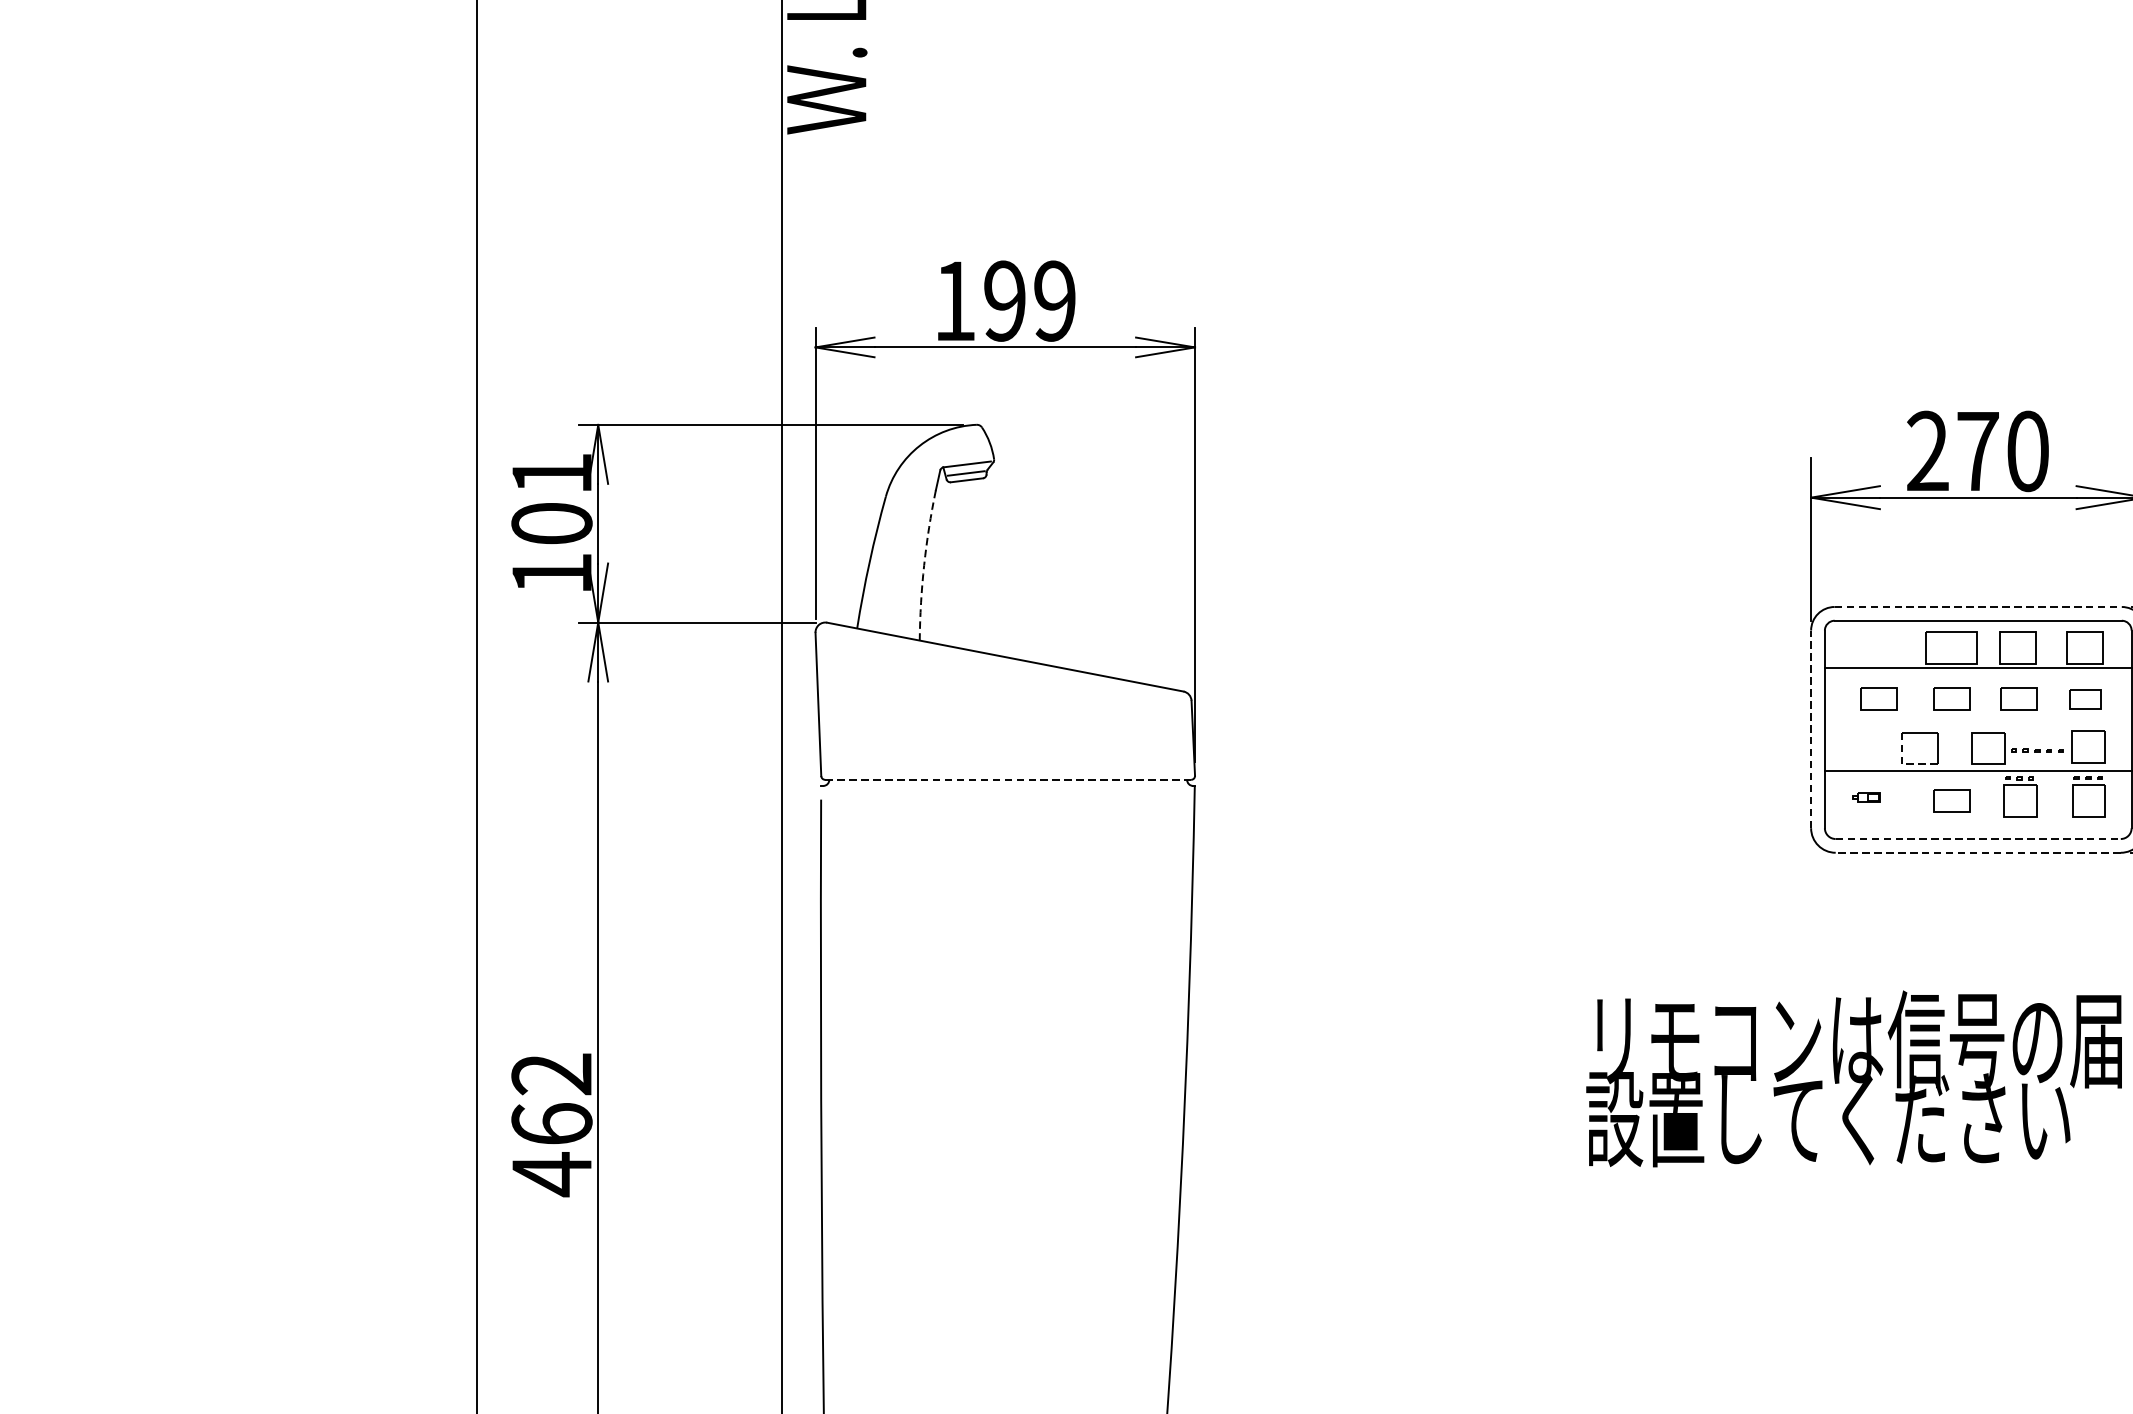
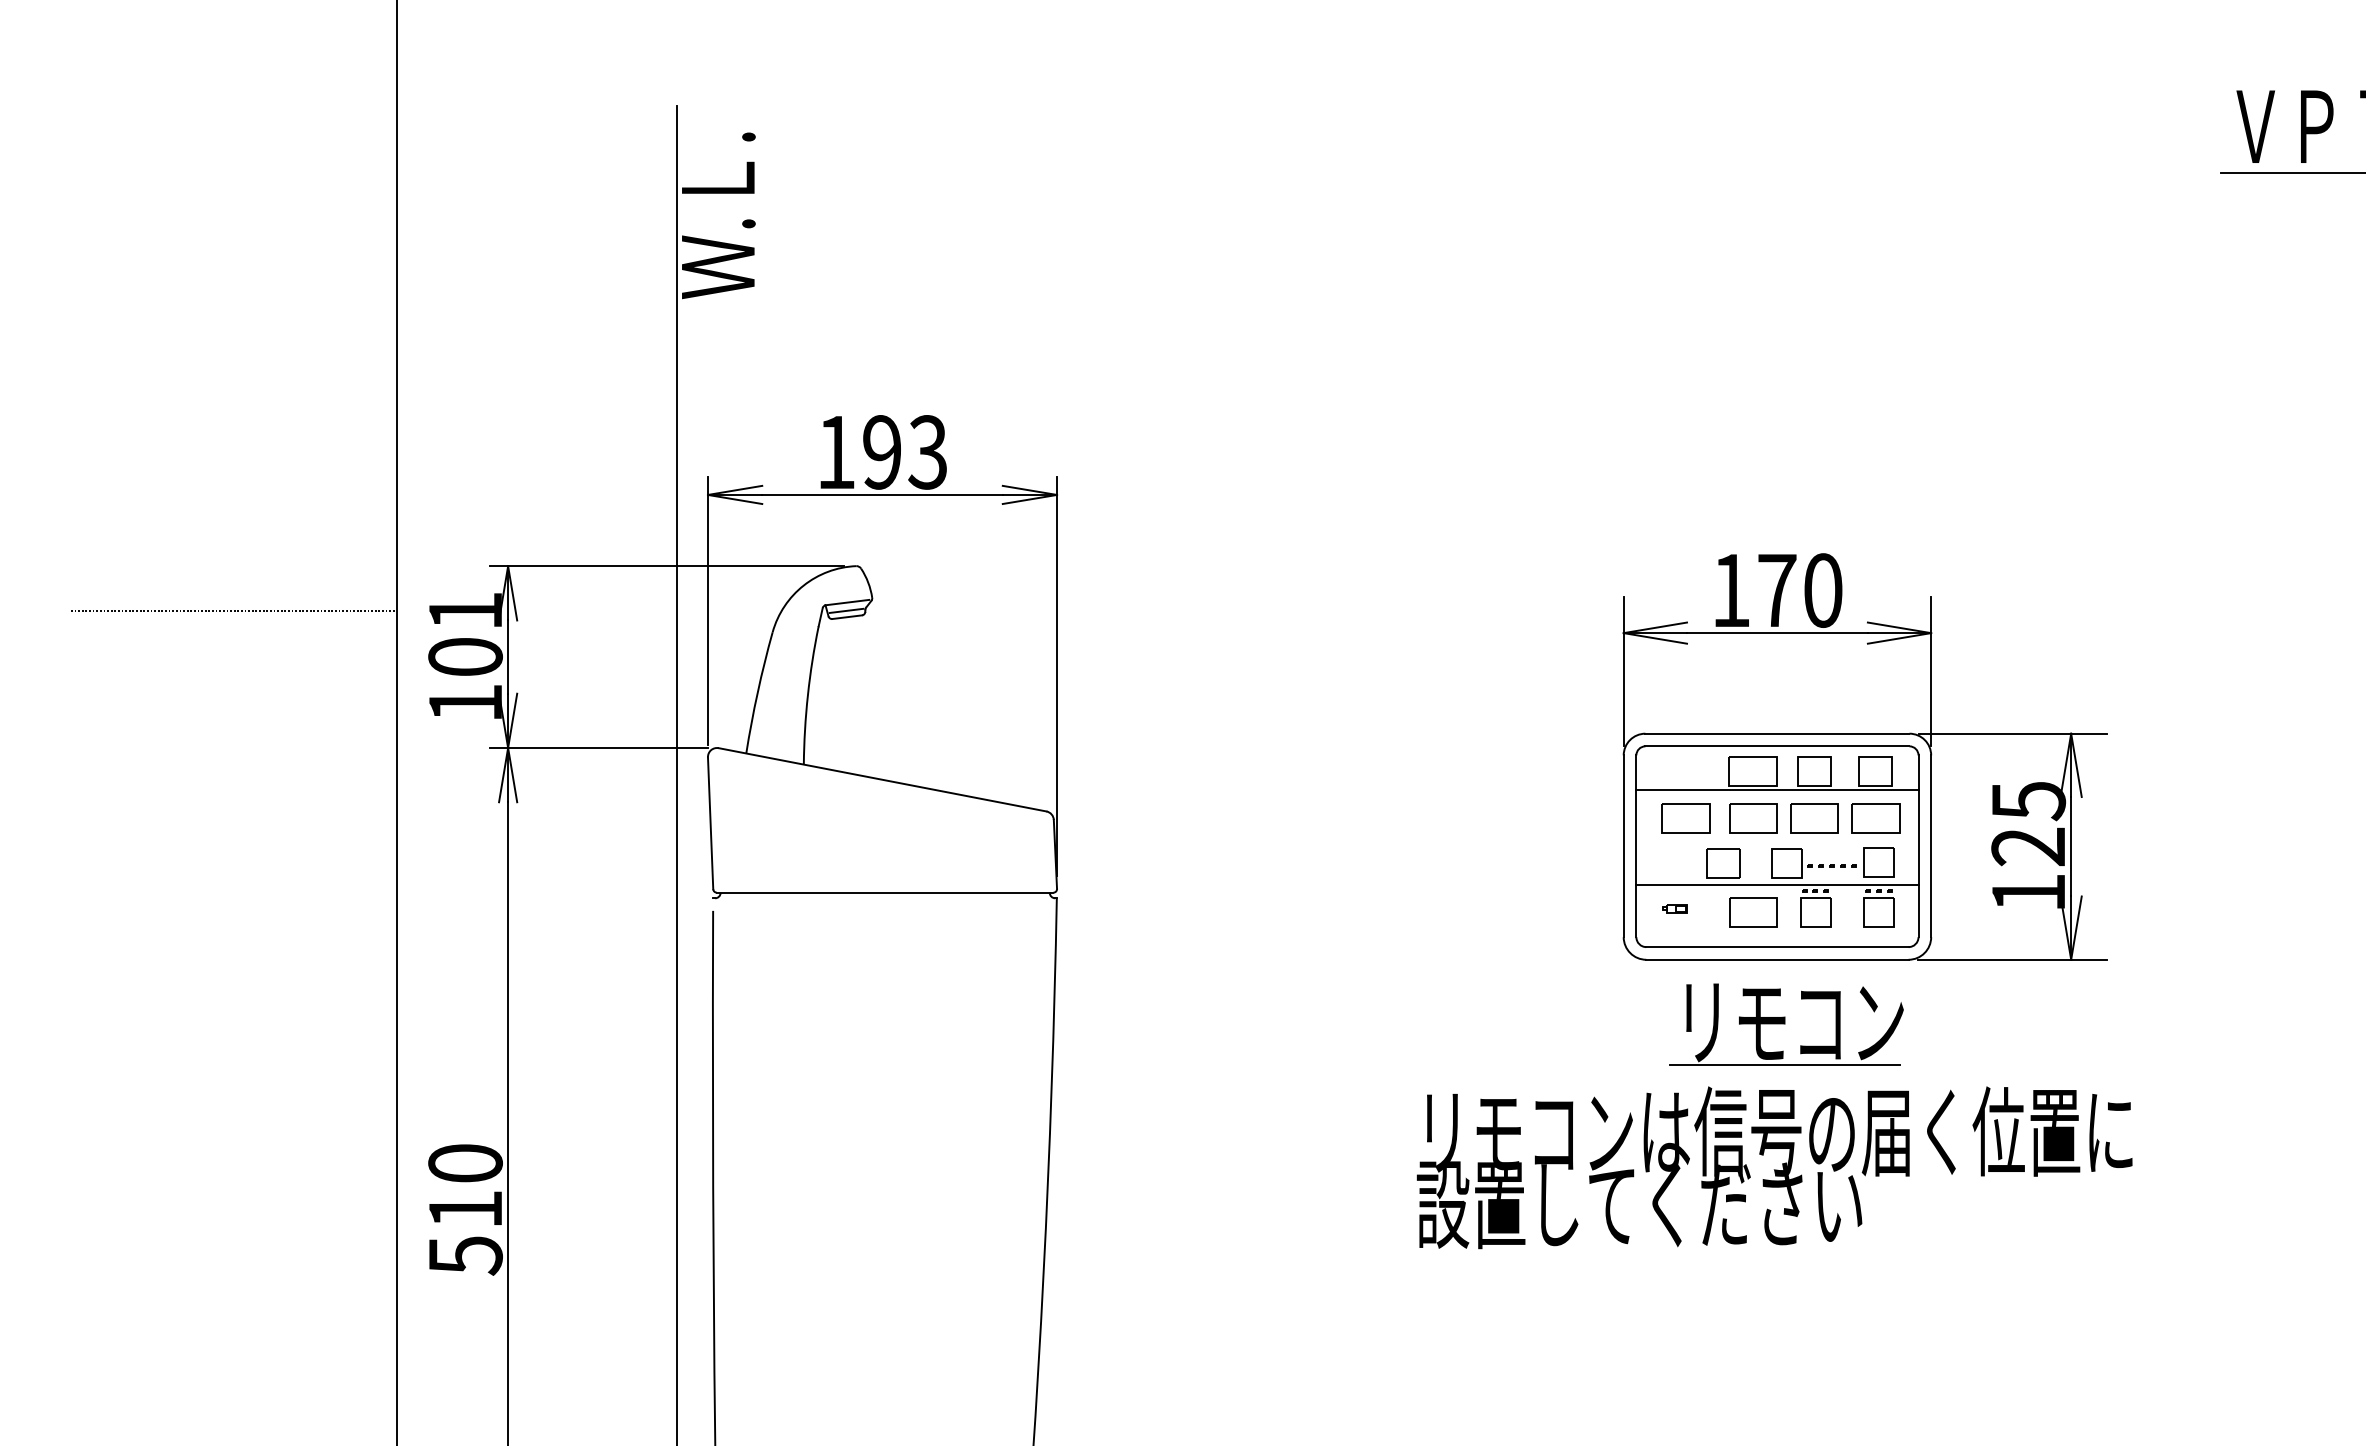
text: (1054, 301) -> (927, 452), 199 -> 193
text: (1928, 450) -> (1731, 589), 270 -> 170
line: (299, 473) -> (233, 610), added
arc: (923, 565) -> (807, 695), dashed -> solid
line: (1978, 606) -> (1777, 733), dashed -> solid
part: (1878, 699) -> (1685, 818), size x1.43
part: (1952, 699) -> (1753, 818), size x1.43
part: (2018, 699) -> (1814, 818), size x1.43
part: (2084, 699) -> (1875, 818), size x1.67
line: (1810, 729) -> (1623, 846), dashed -> solid
line: (1903, 764) -> (1708, 878), dashed -> solid
line: (1008, 779) -> (885, 892), dashed -> solid
part: (1952, 801) -> (1753, 912), size x1.43
line: (1978, 839) -> (1777, 947), dashed -> solid
line: (1977, 852) -> (1776, 959), dashed -> solid
part: (1988, 923) -> (1786, 1024), added
text: (551, 1125) -> (465, 1210), 462 -> 510

